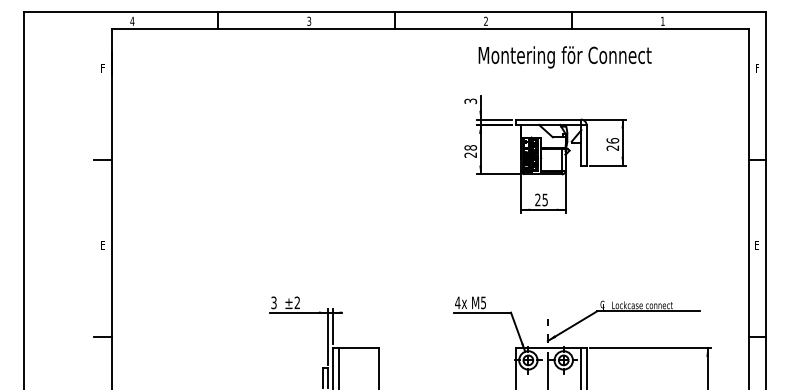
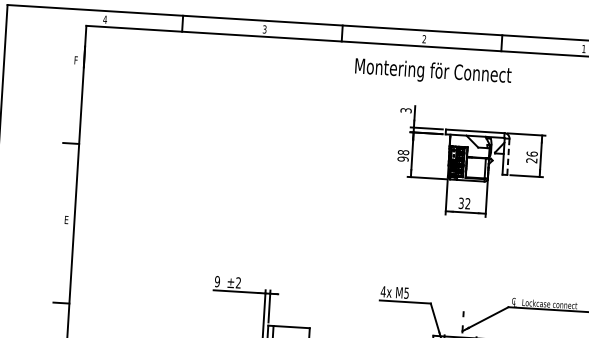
text: (564, 57) -> (432, 72), moved
line: (586, 145) -> (508, 156), solid -> dashed
text: (470, 154) -> (402, 158), 28 -> 98
text: (541, 199) -> (464, 203), 25 -> 32
text: (273, 302) -> (217, 281), 3 -> 9

